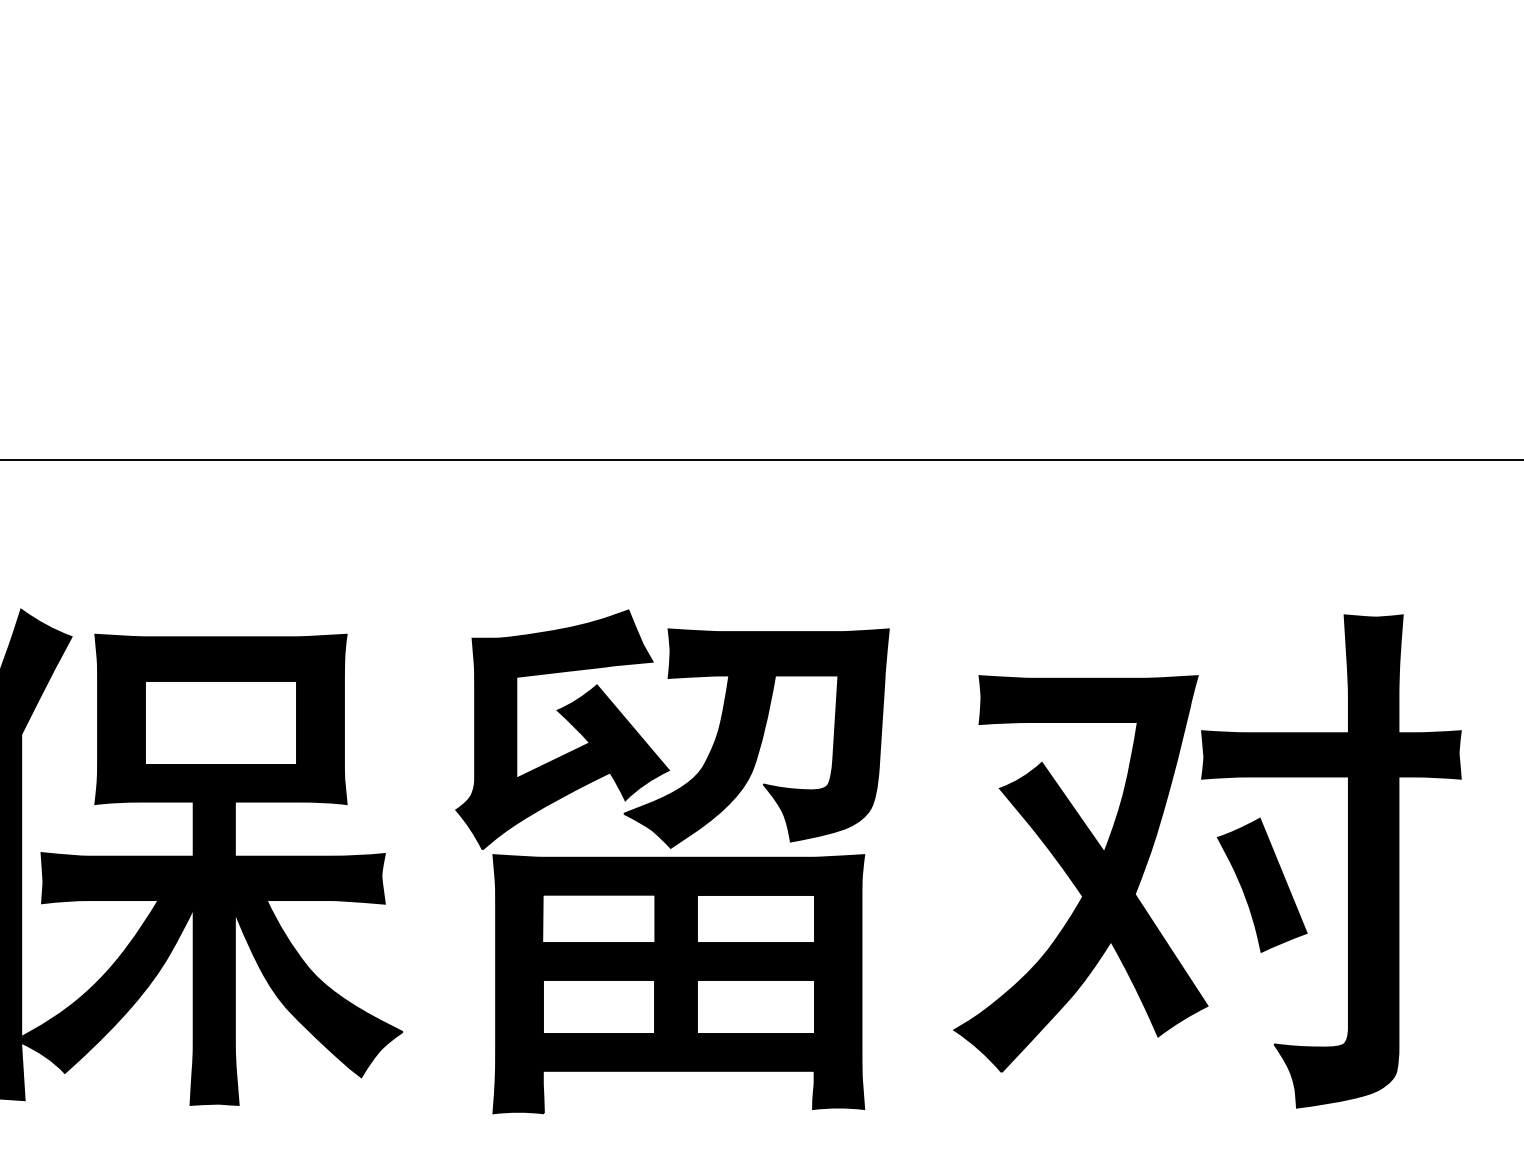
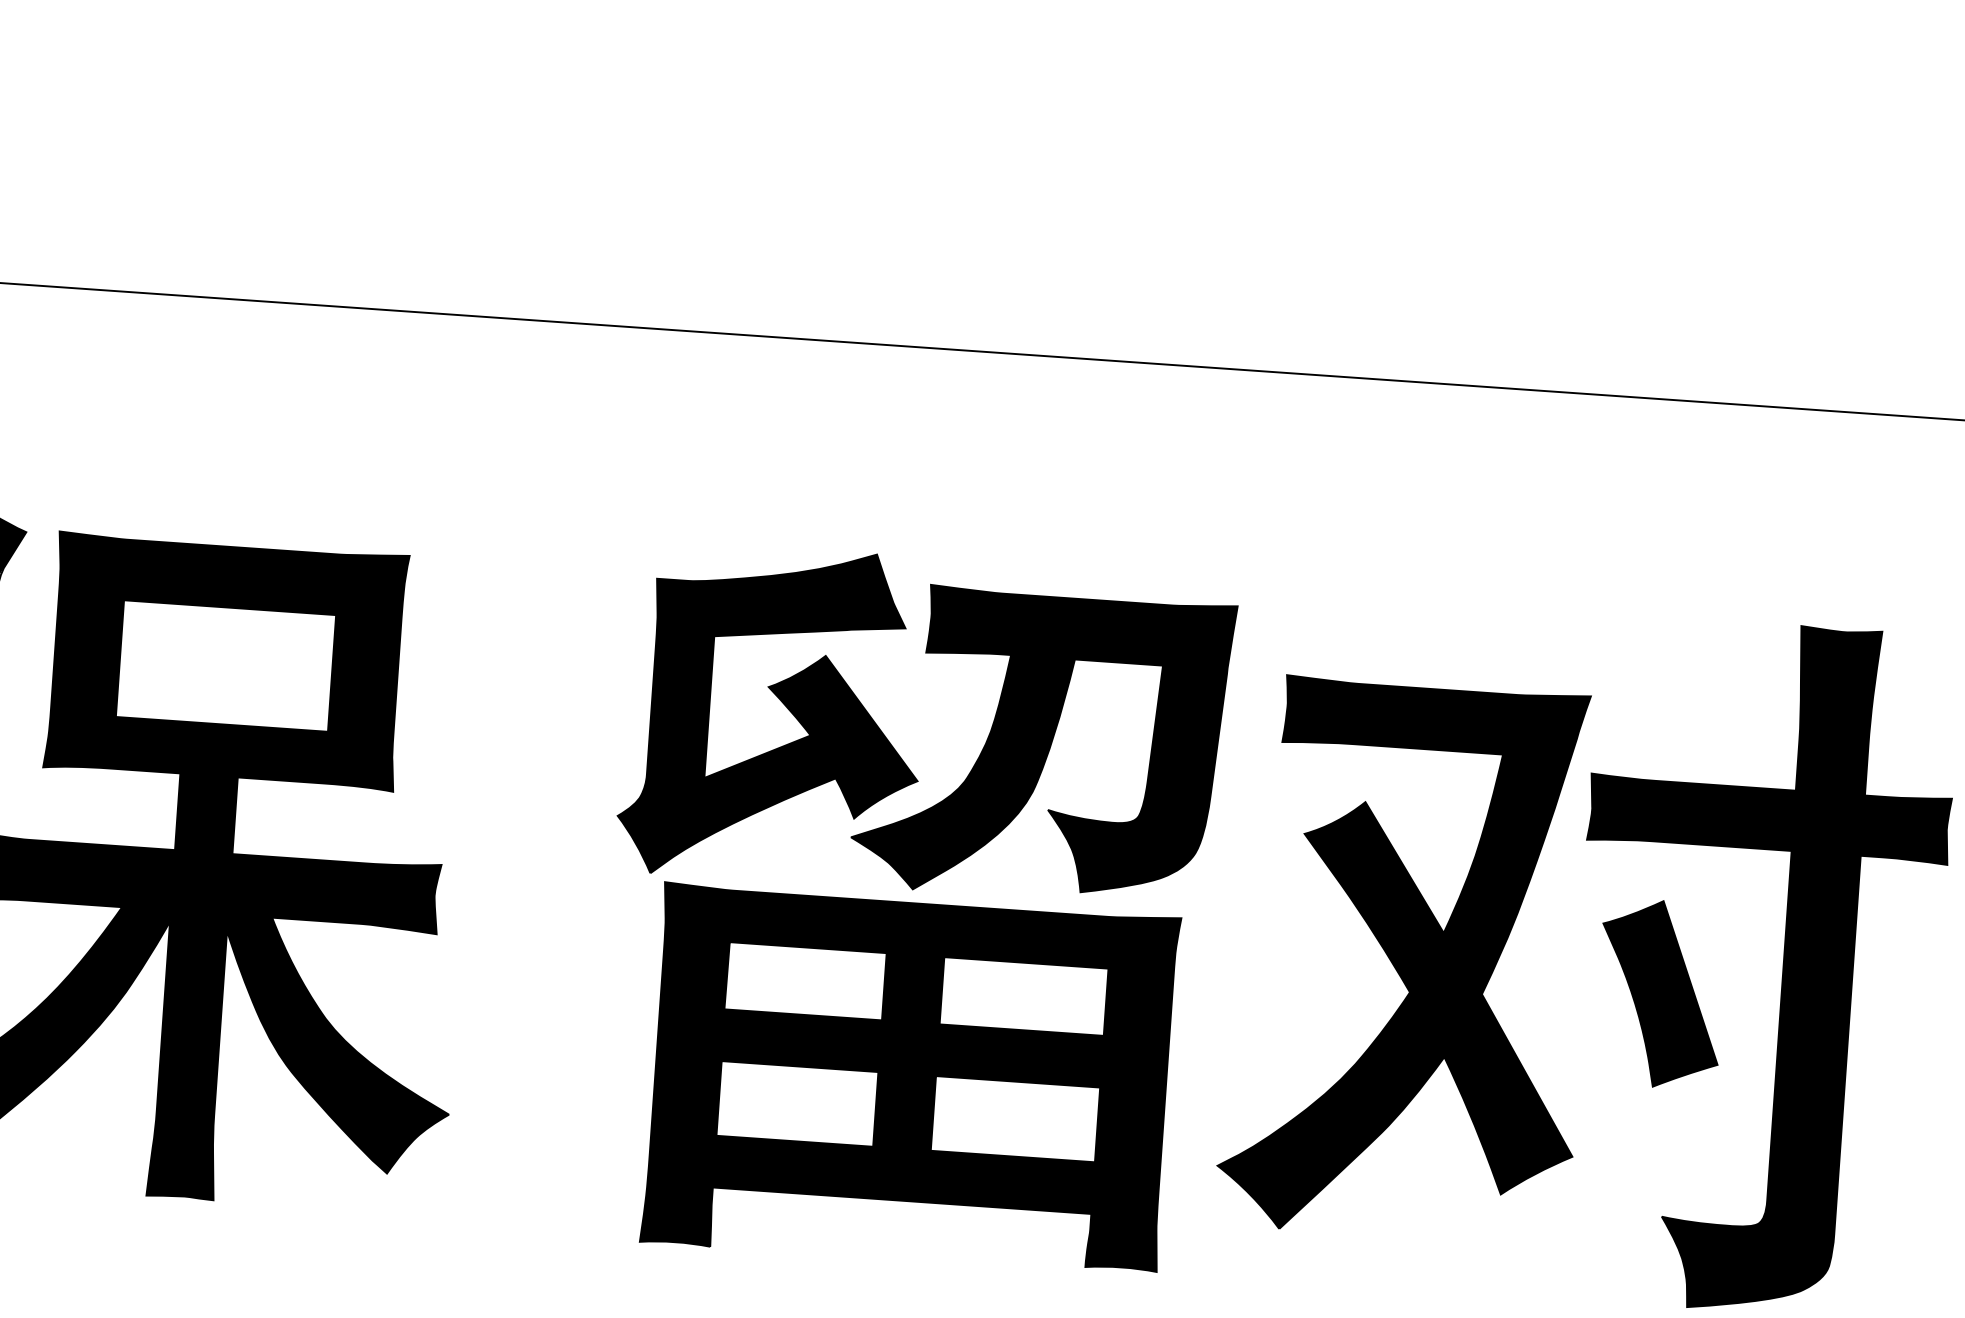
part: (672, 861) -> (913, 908), moved

